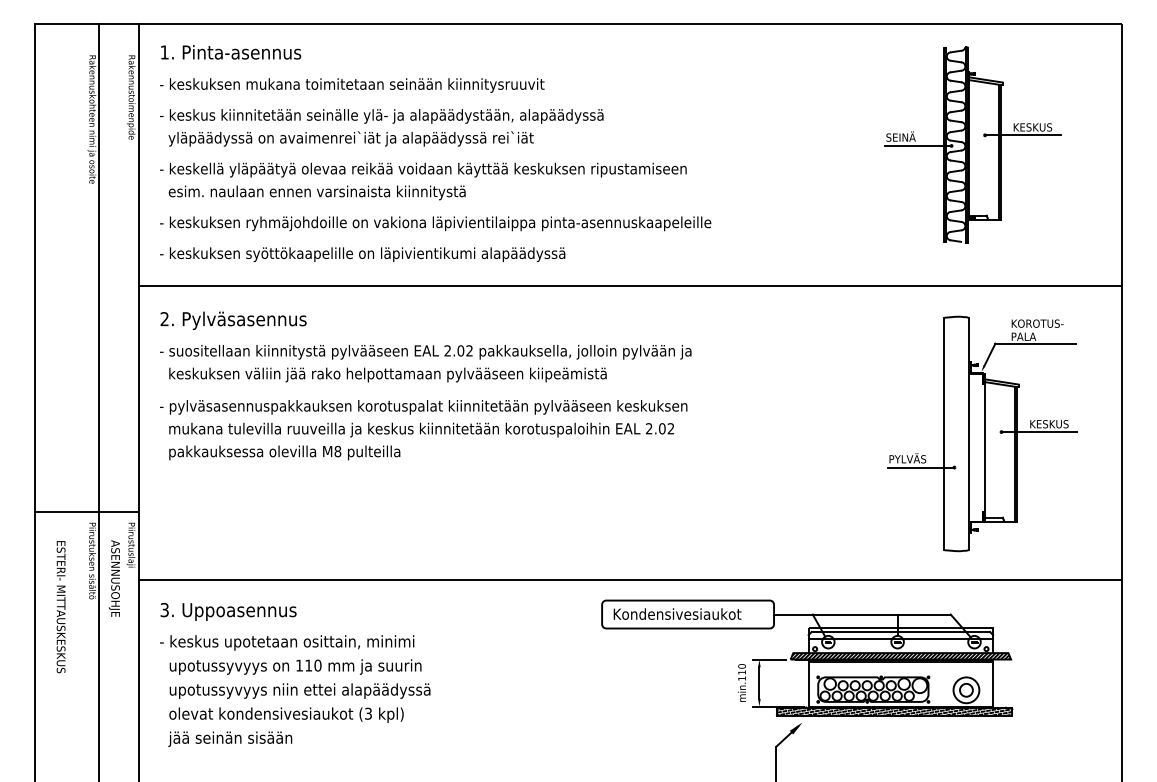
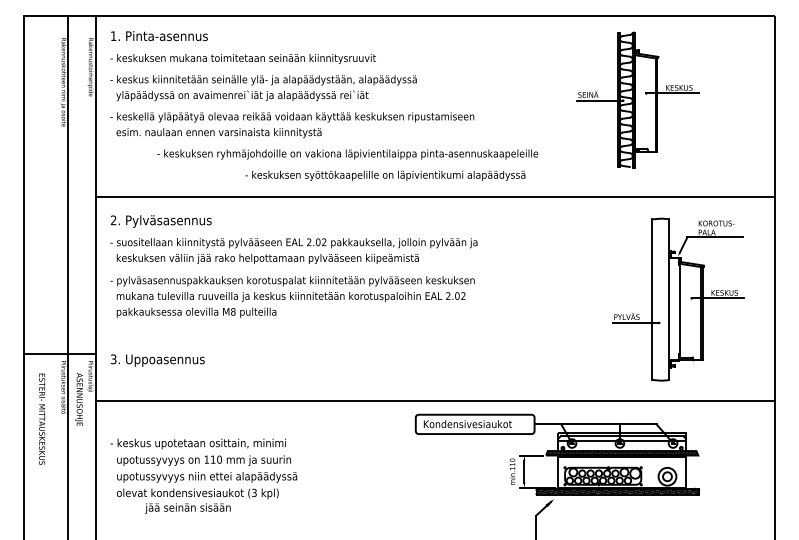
part: (972, 144) -> (637, 99), moved
text: (435, 223) -> (347, 154), moved
text: (362, 254) -> (385, 175), moved
text: (228, 611) -> (157, 360), moved
text: (229, 739) -> (187, 508), moved

